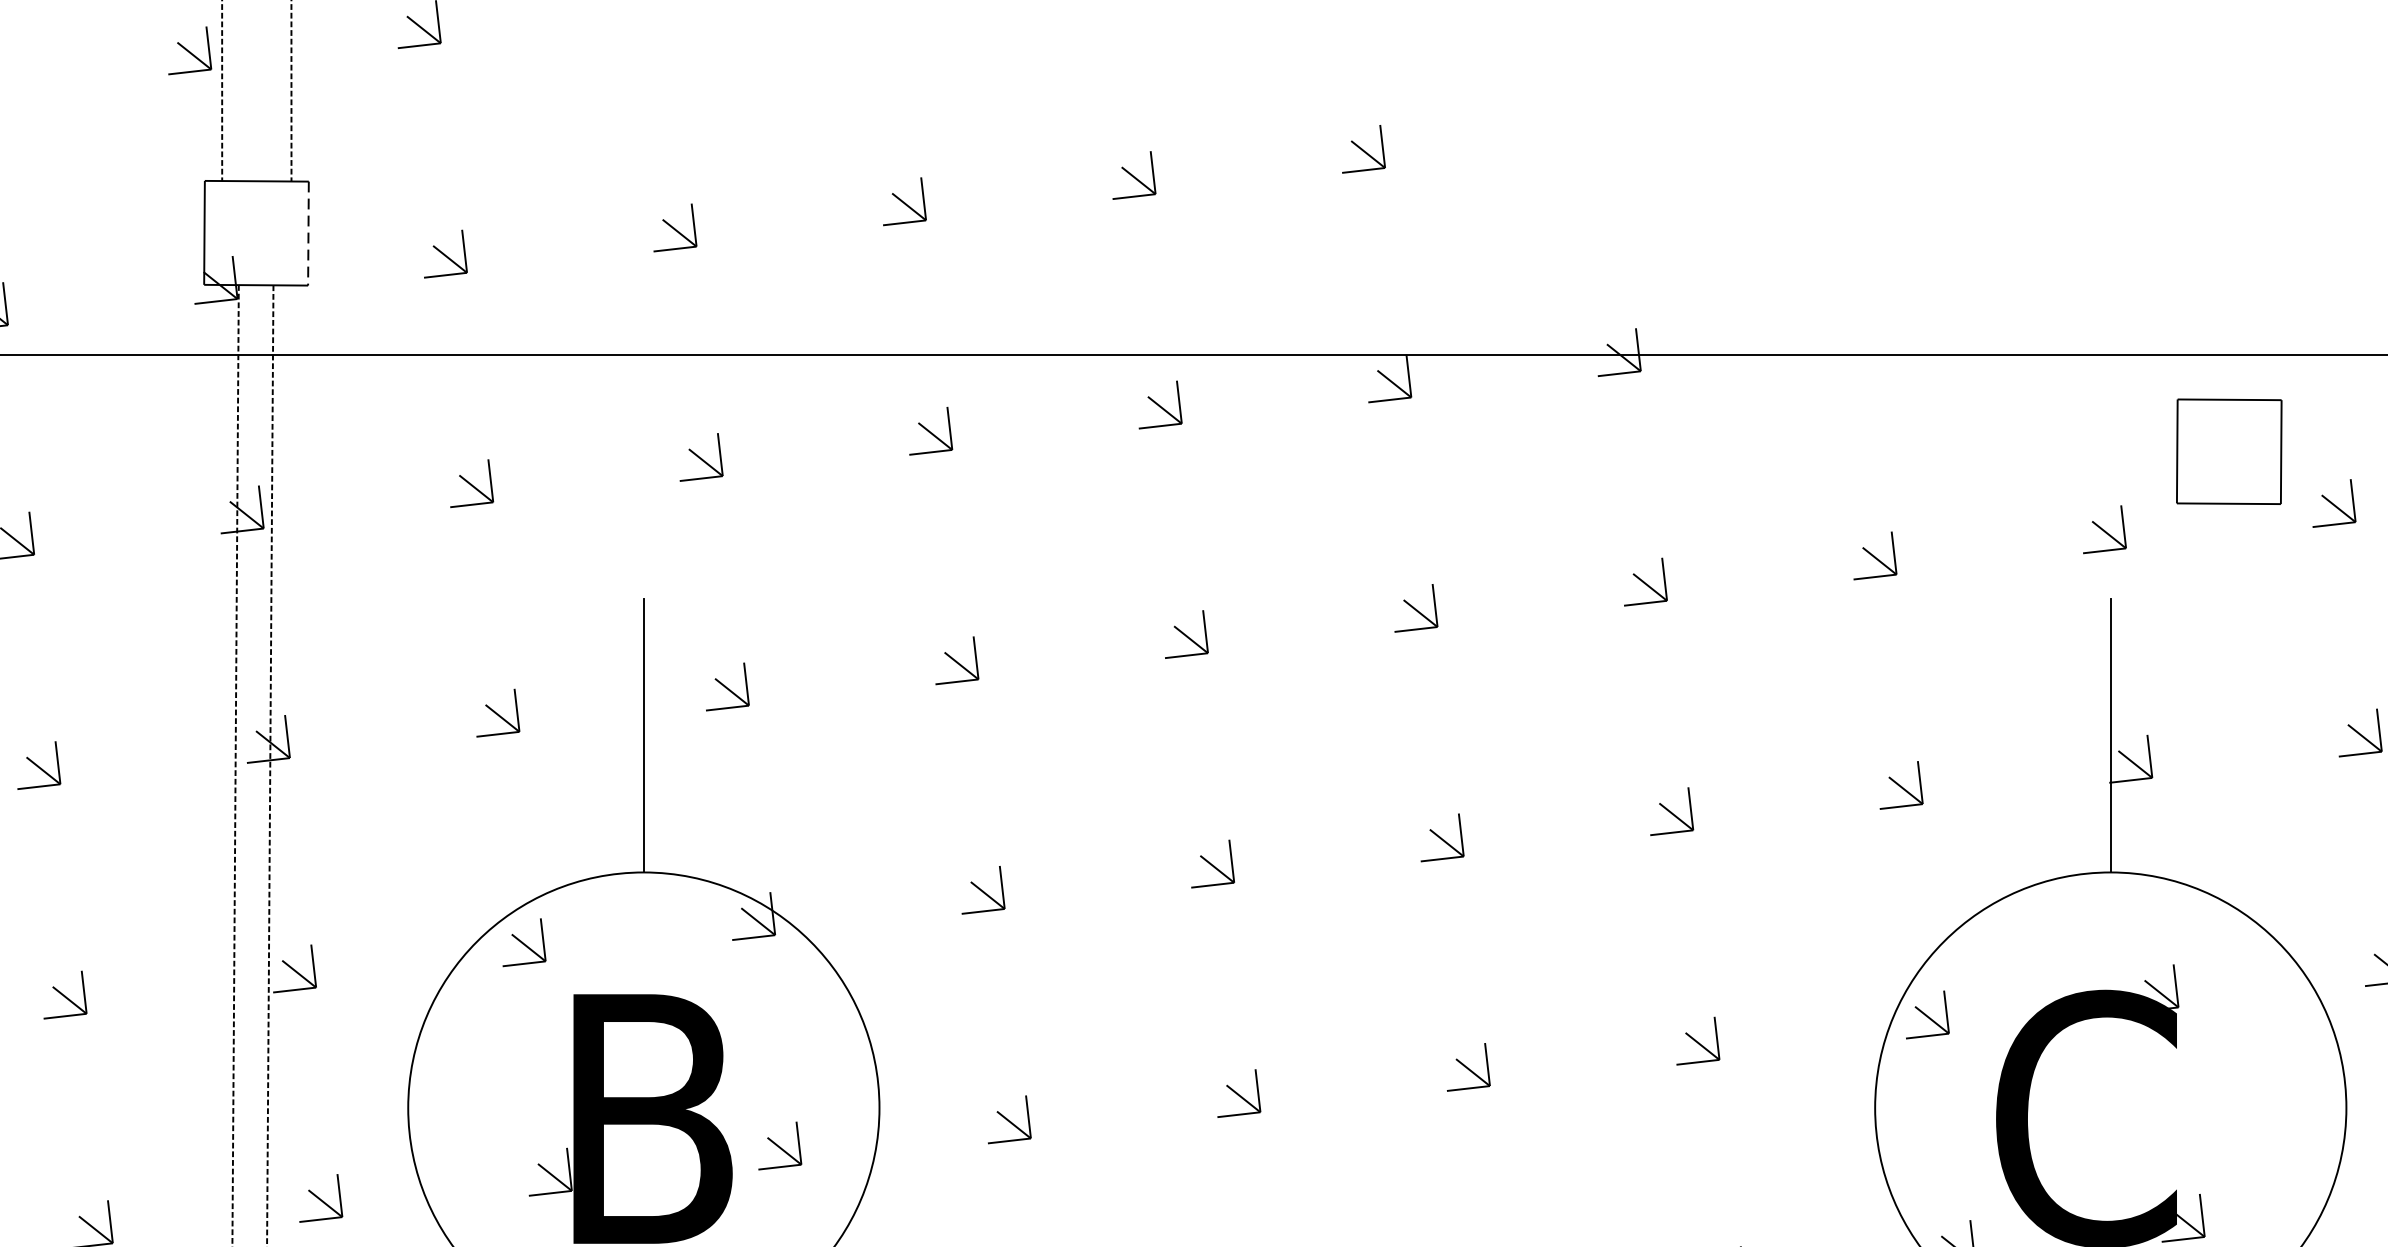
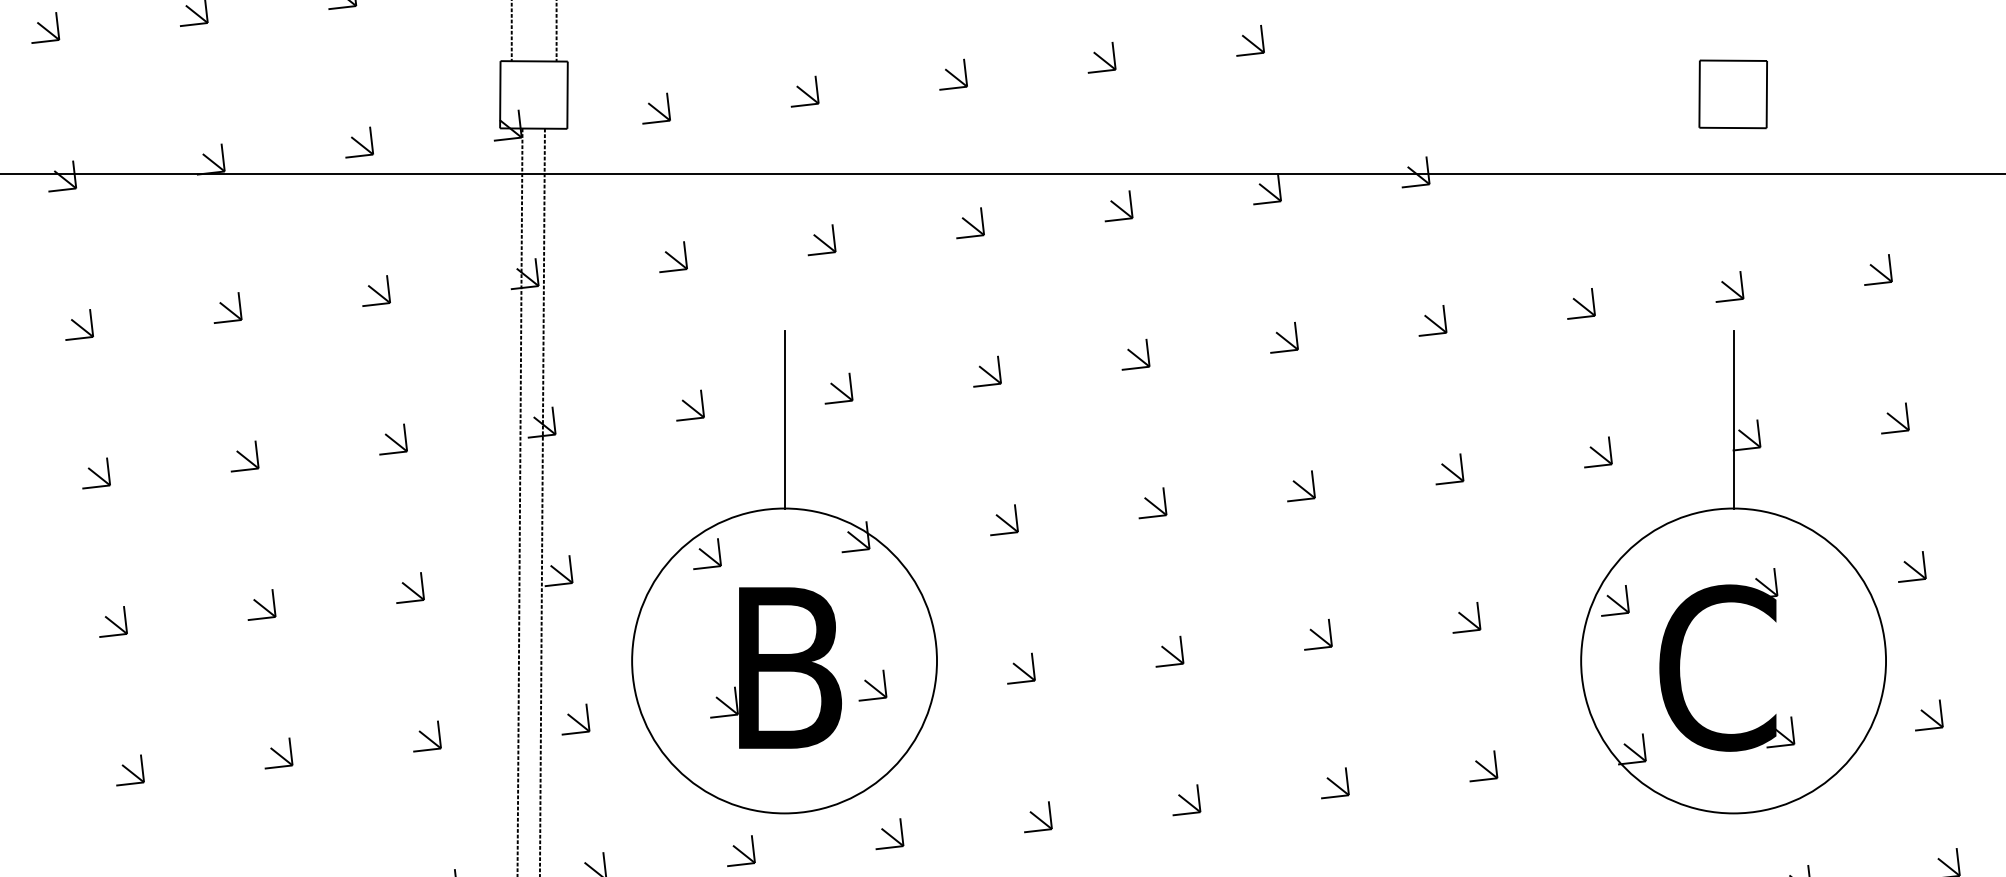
line: (308, 234) -> (567, 95), dashed -> solid
part: (2228, 451) -> (1732, 94), moved

